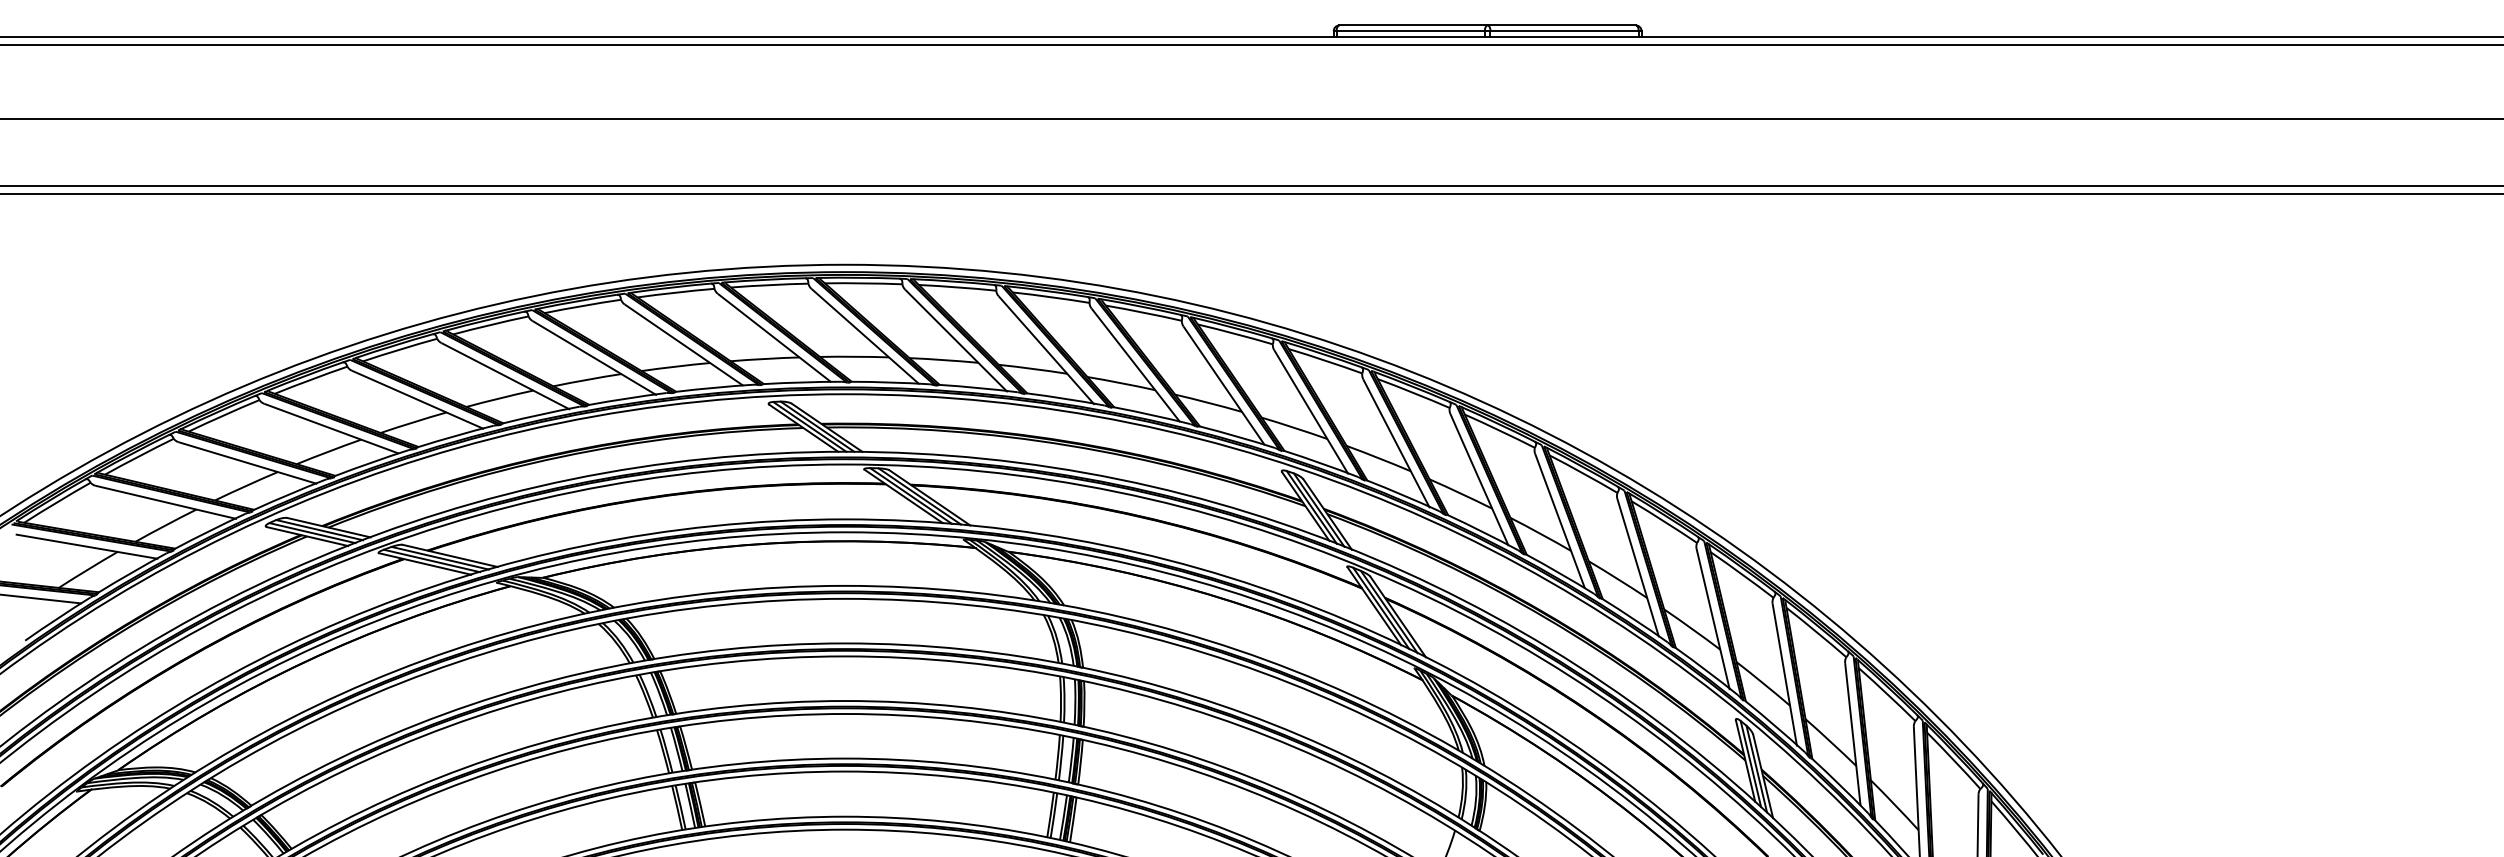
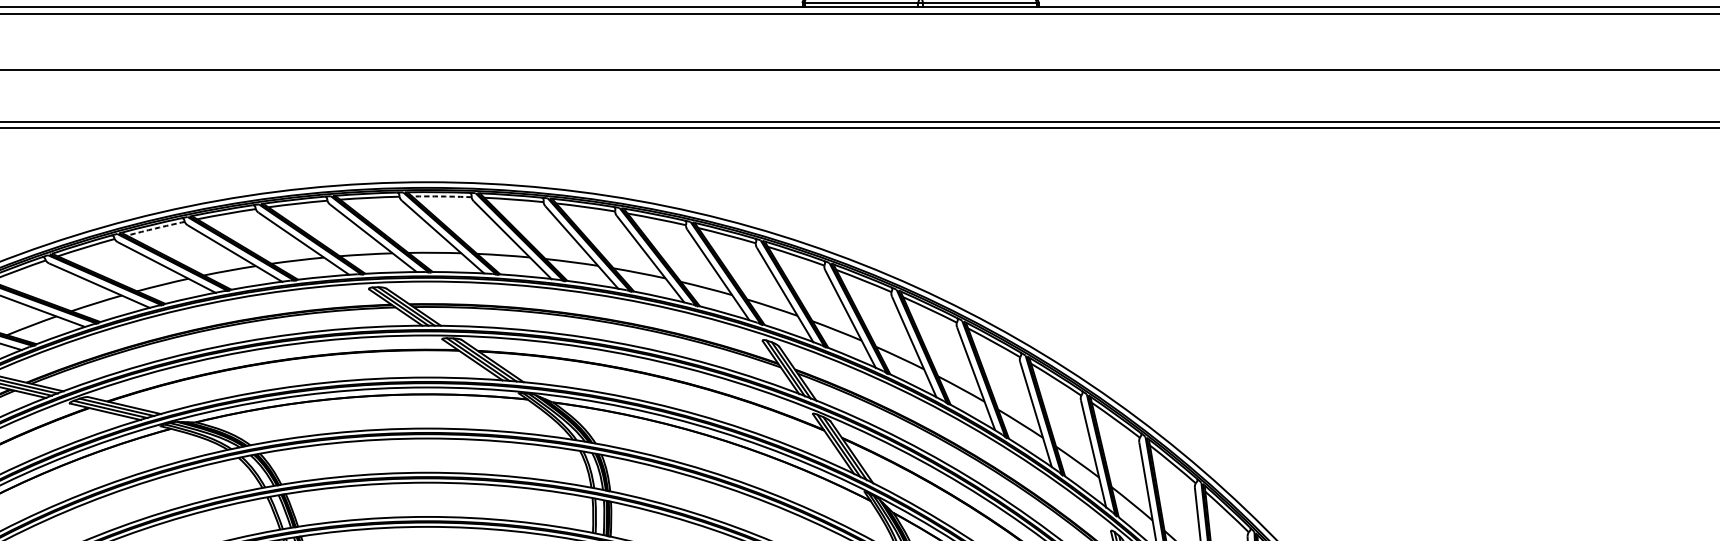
arc: (863, 283) -> (441, 196), solid -> dashed
arc: (490, 324) -> (155, 228), solid -> dashed

